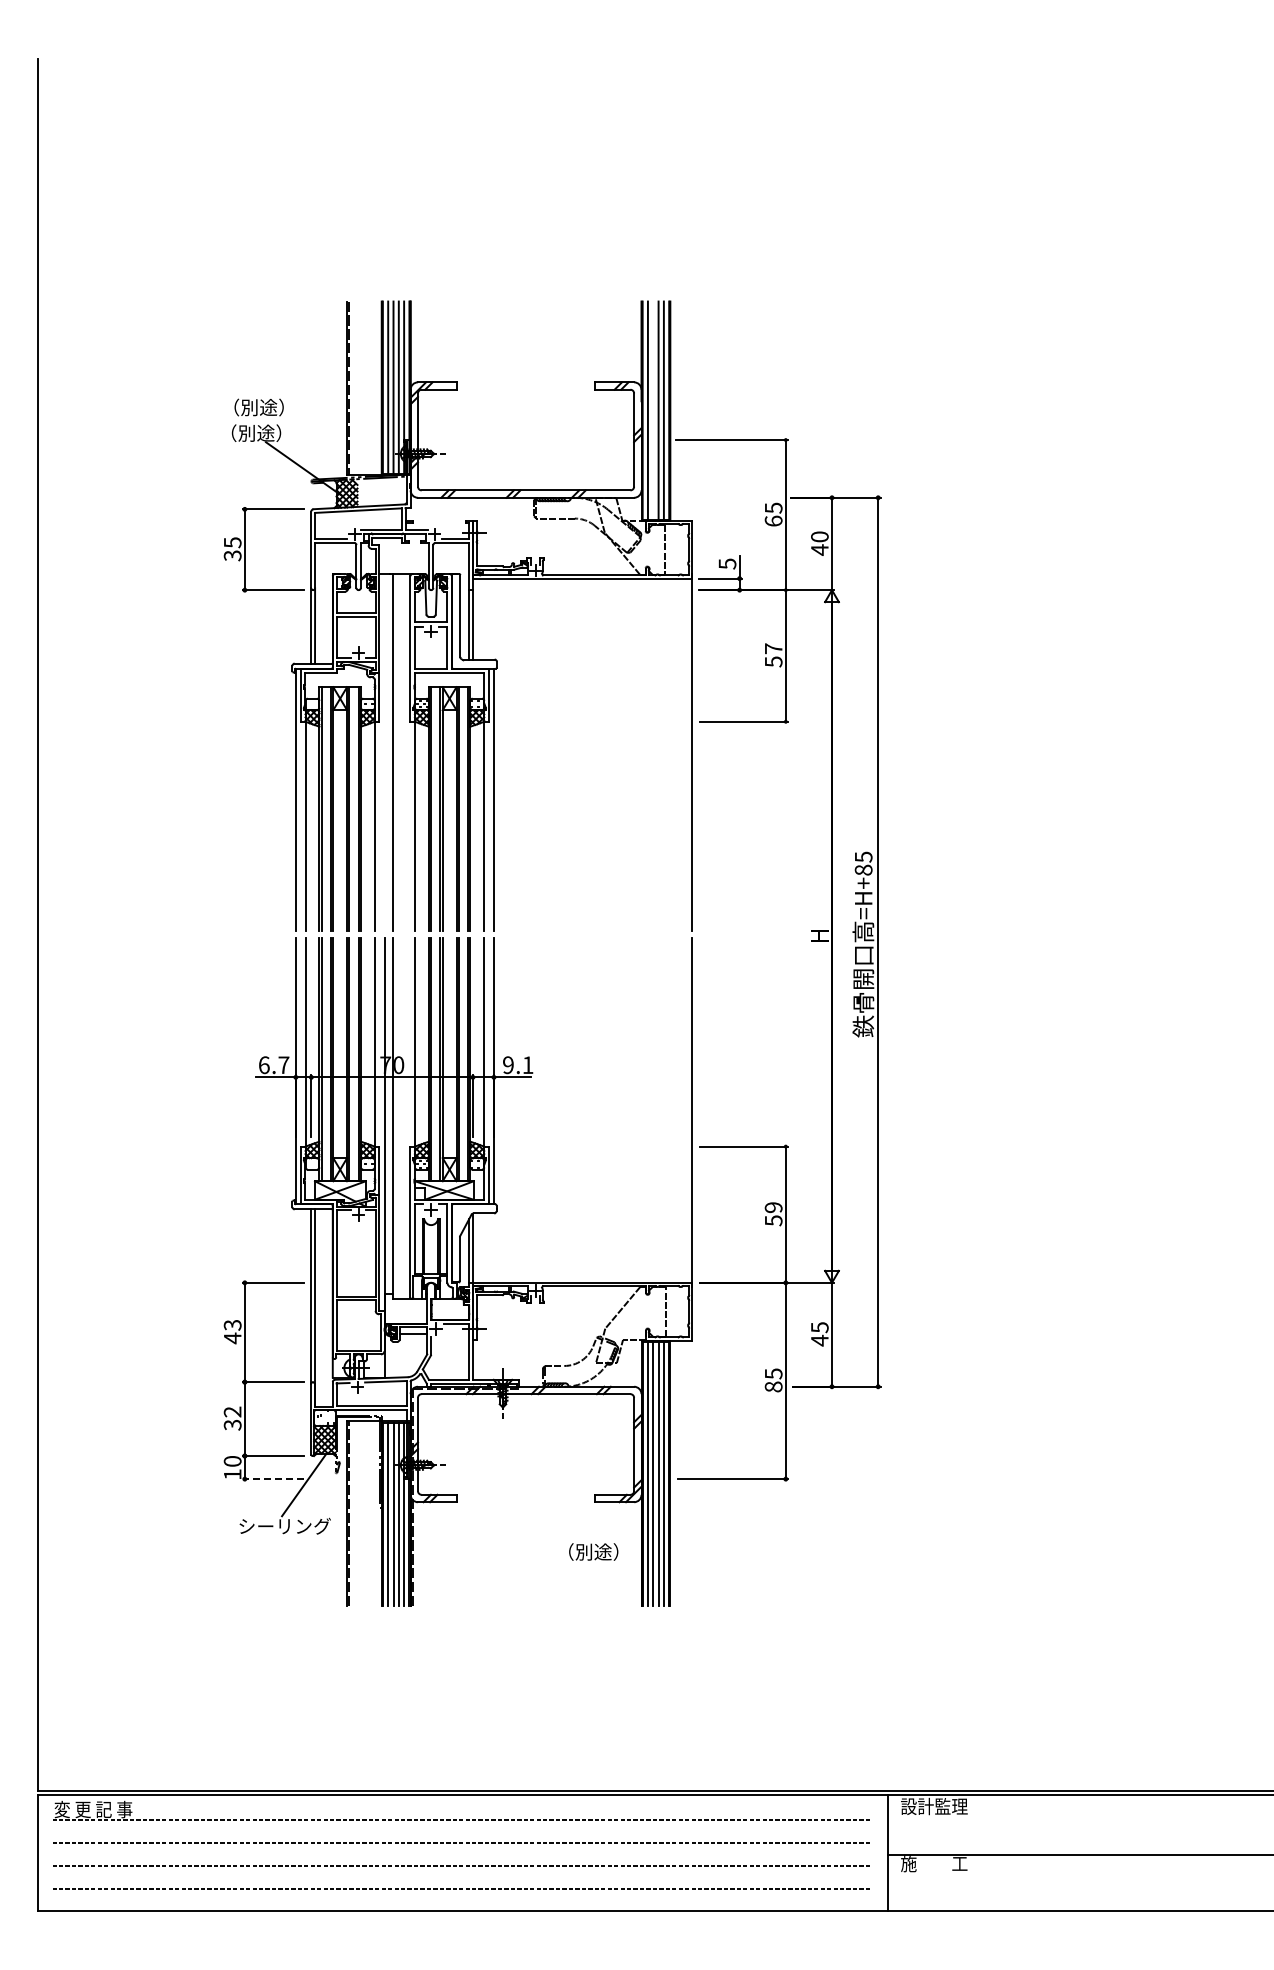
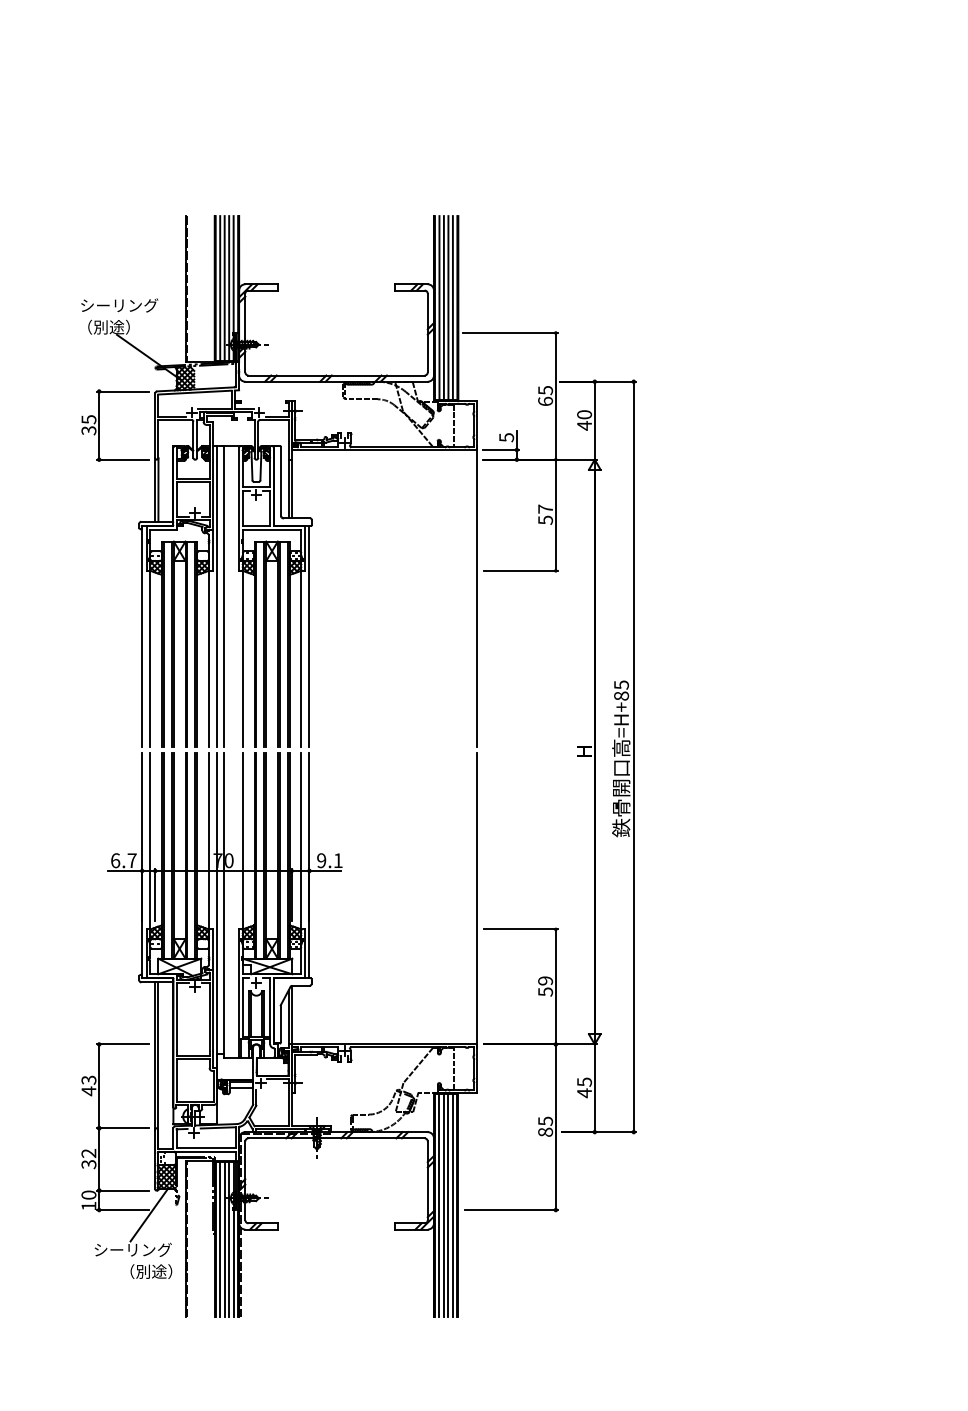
text: (268, 407) -> (119, 305), （別途） -> シーリング
line: (653, 410) -> (444, 308), added
line: (384, 752) -> (217, 596), added
line: (273, 1479) -> (123, 1210), dashed -> solid
text: (593, 1551) -> (151, 1271), moved

